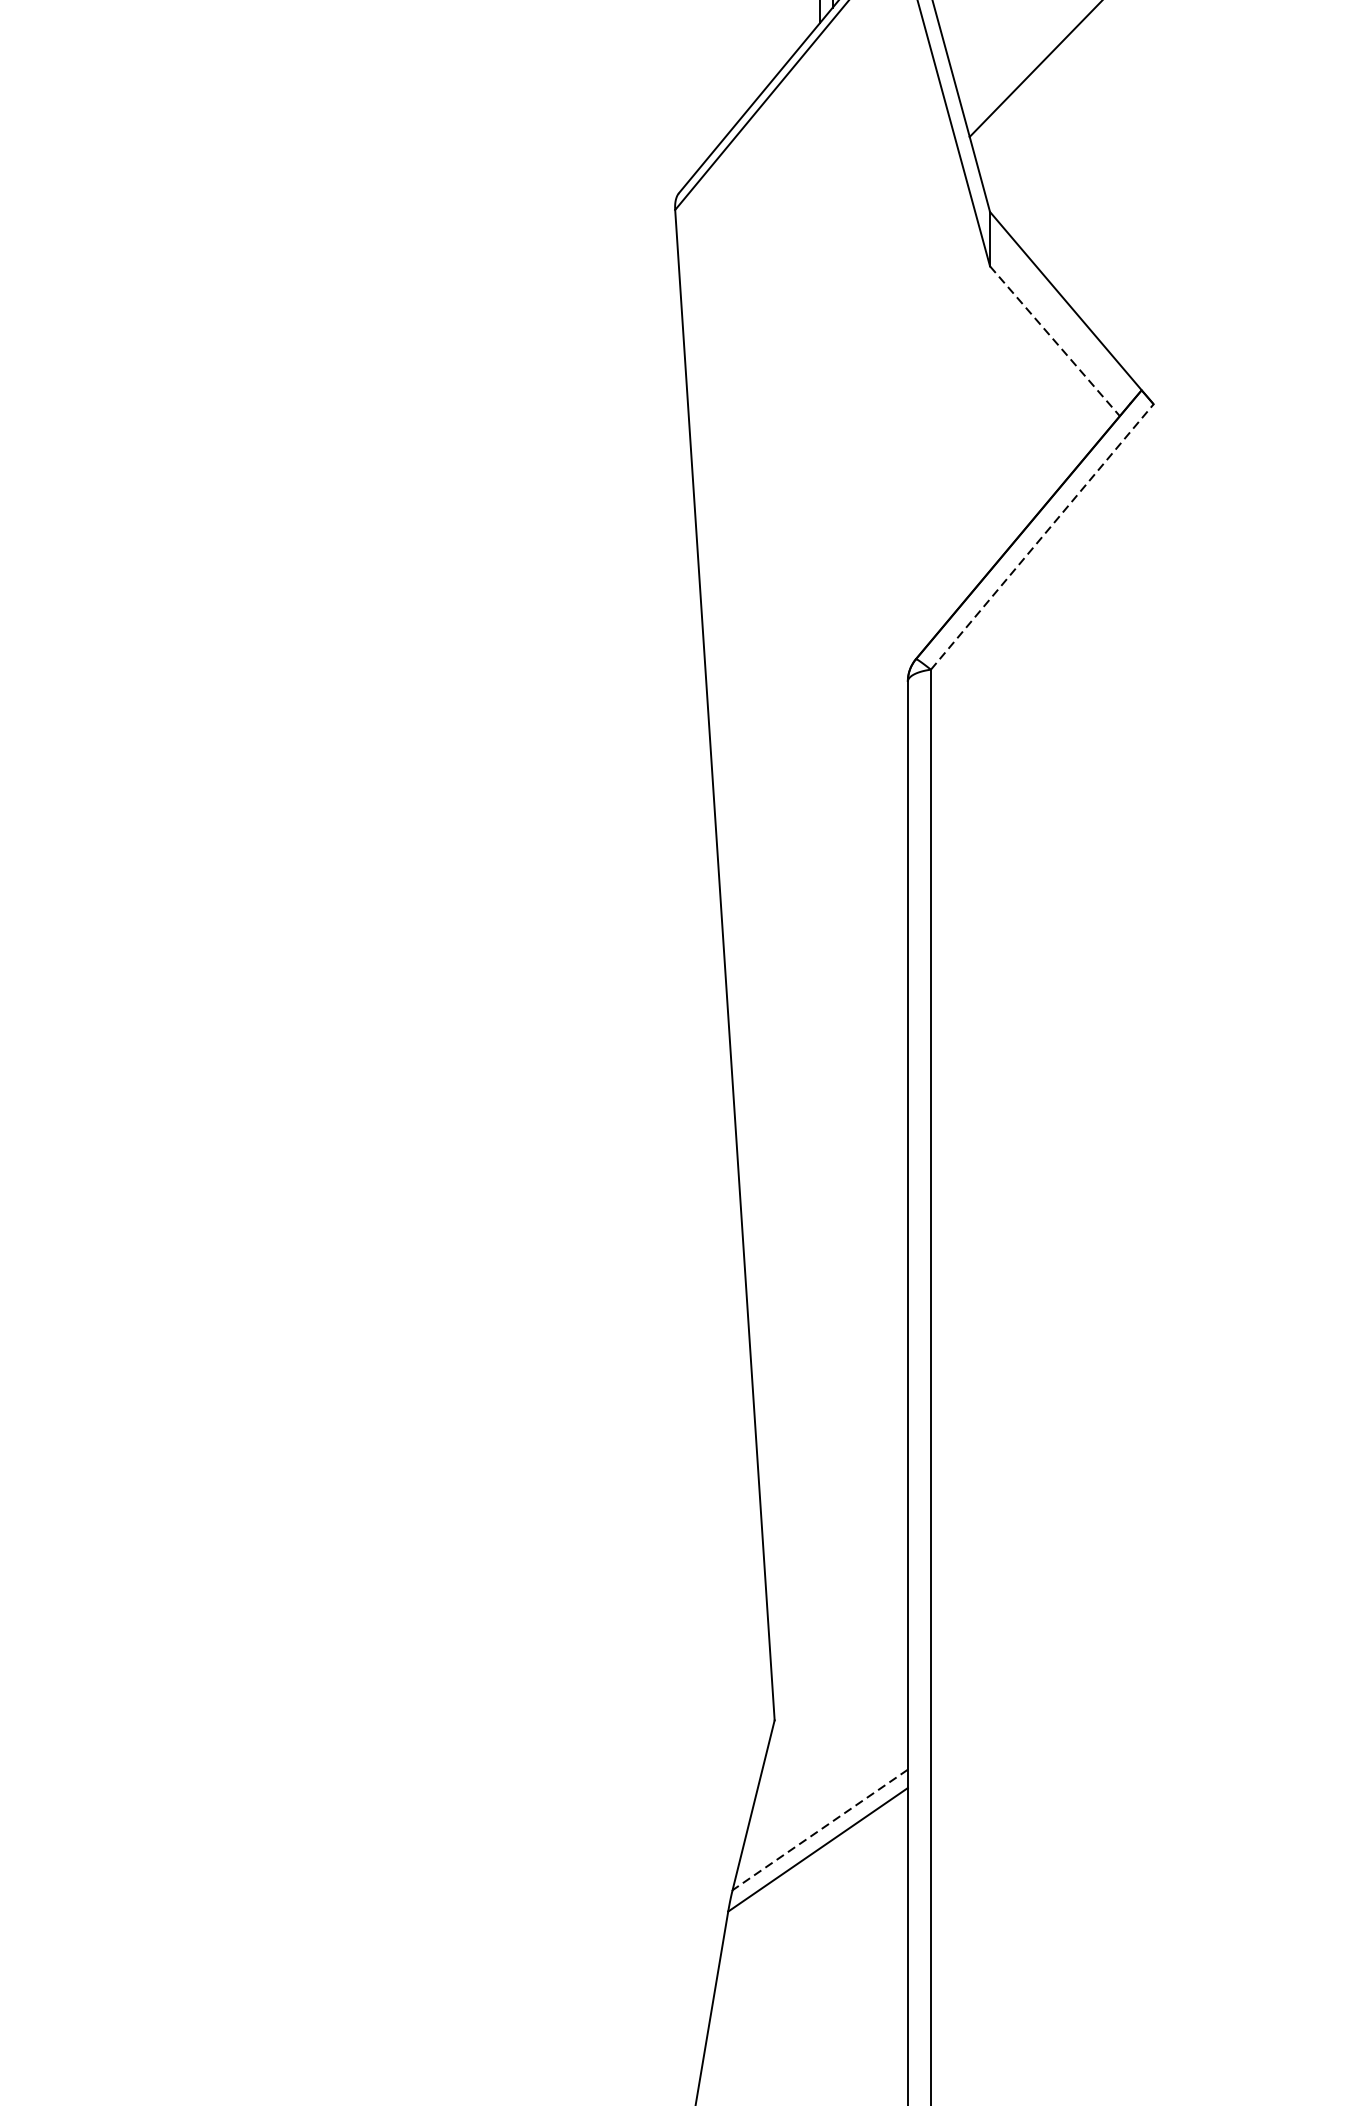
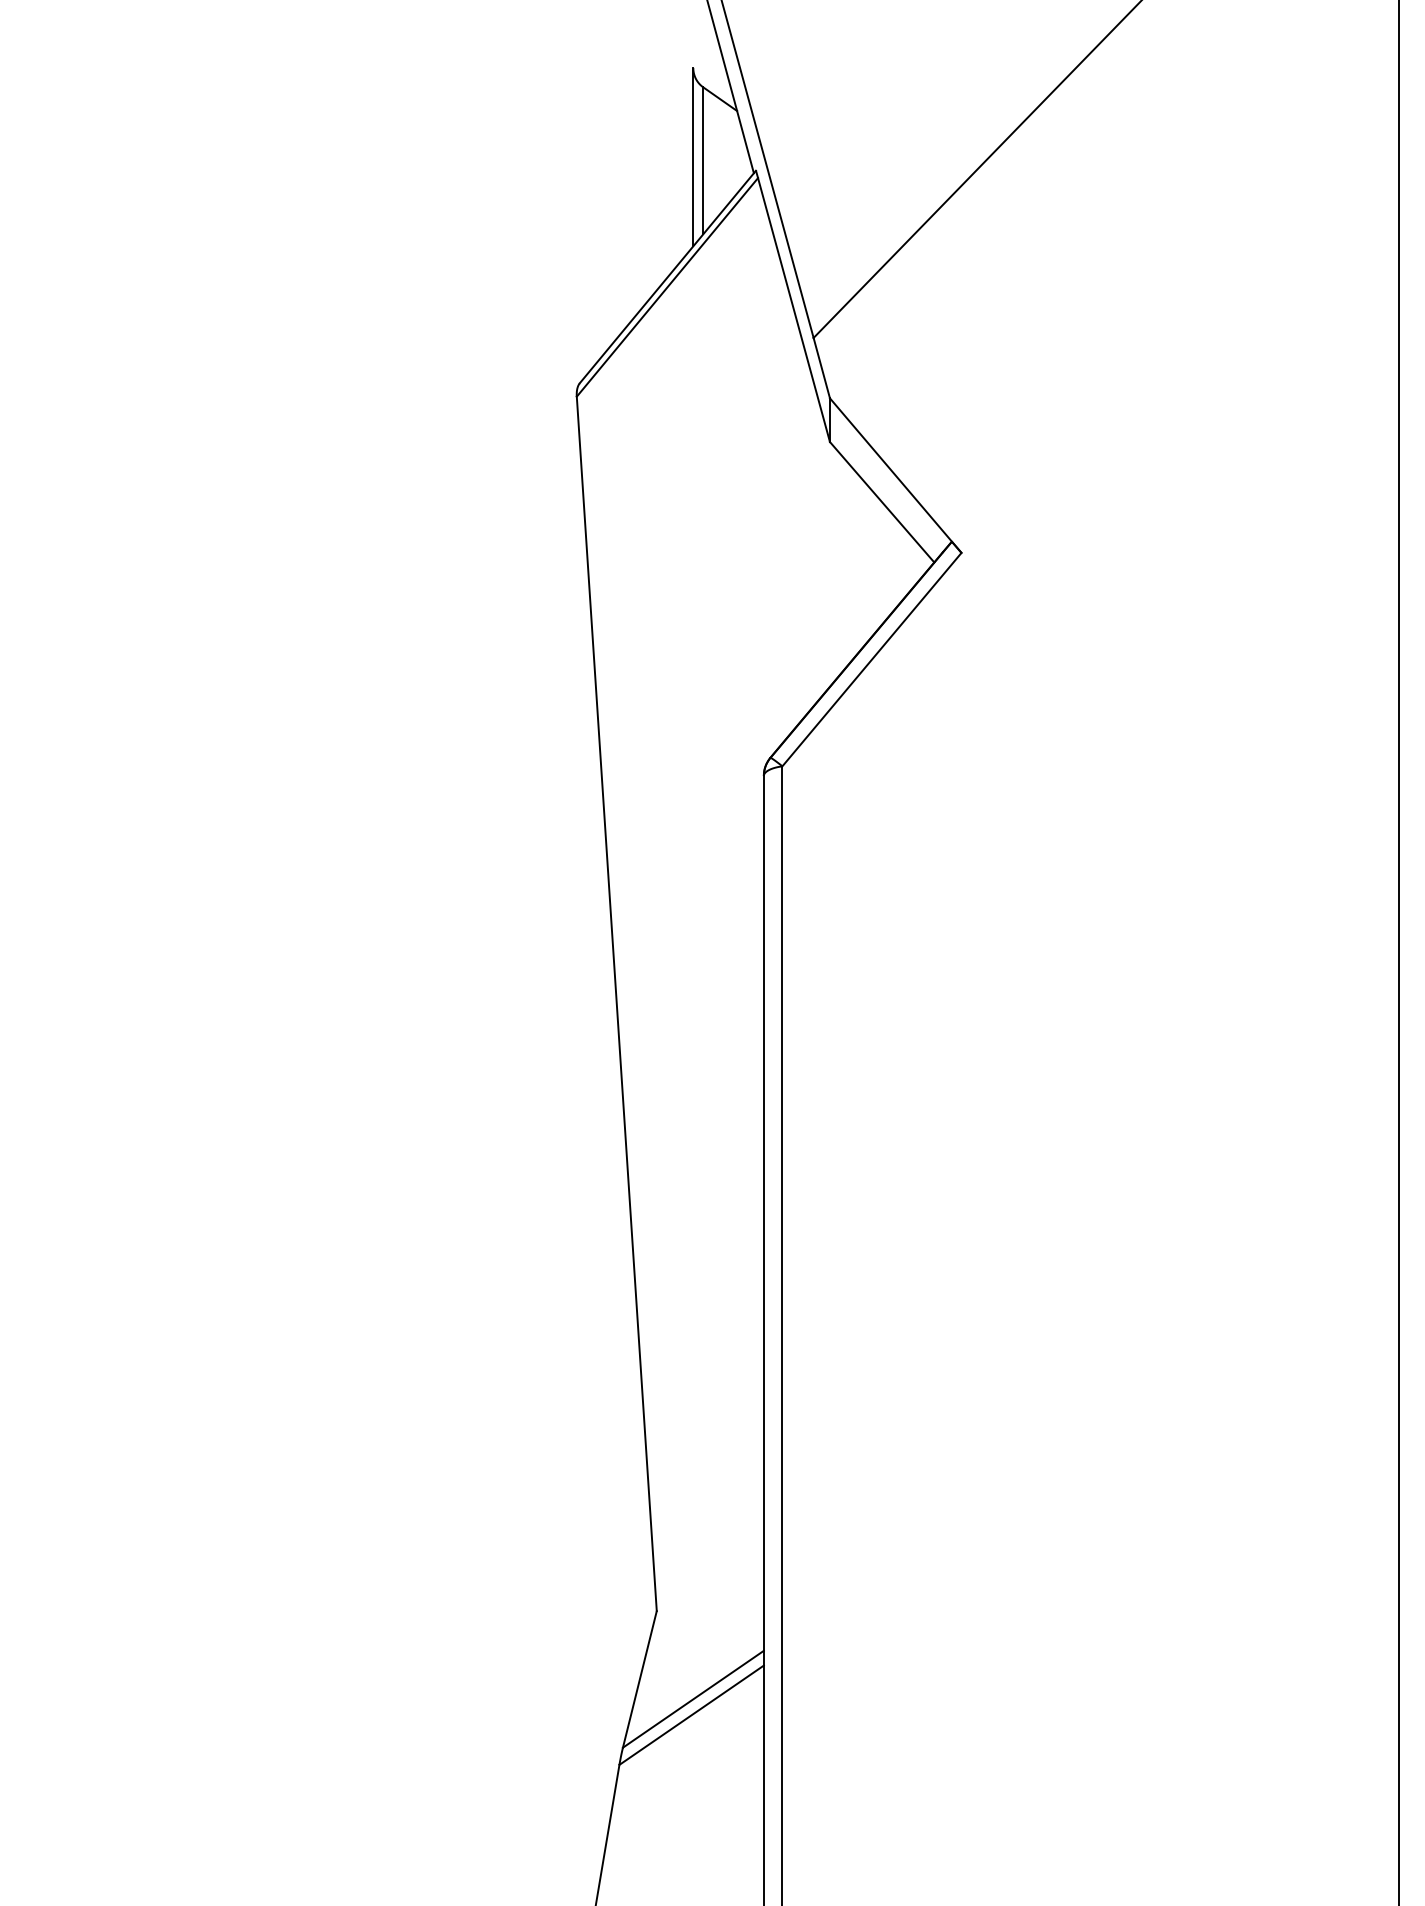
line: (1055, 341) -> (882, 502), dashed -> solid
line: (1042, 536) -> (872, 659), dashed -> solid
line: (820, 1830) -> (693, 1699), dashed -> solid

